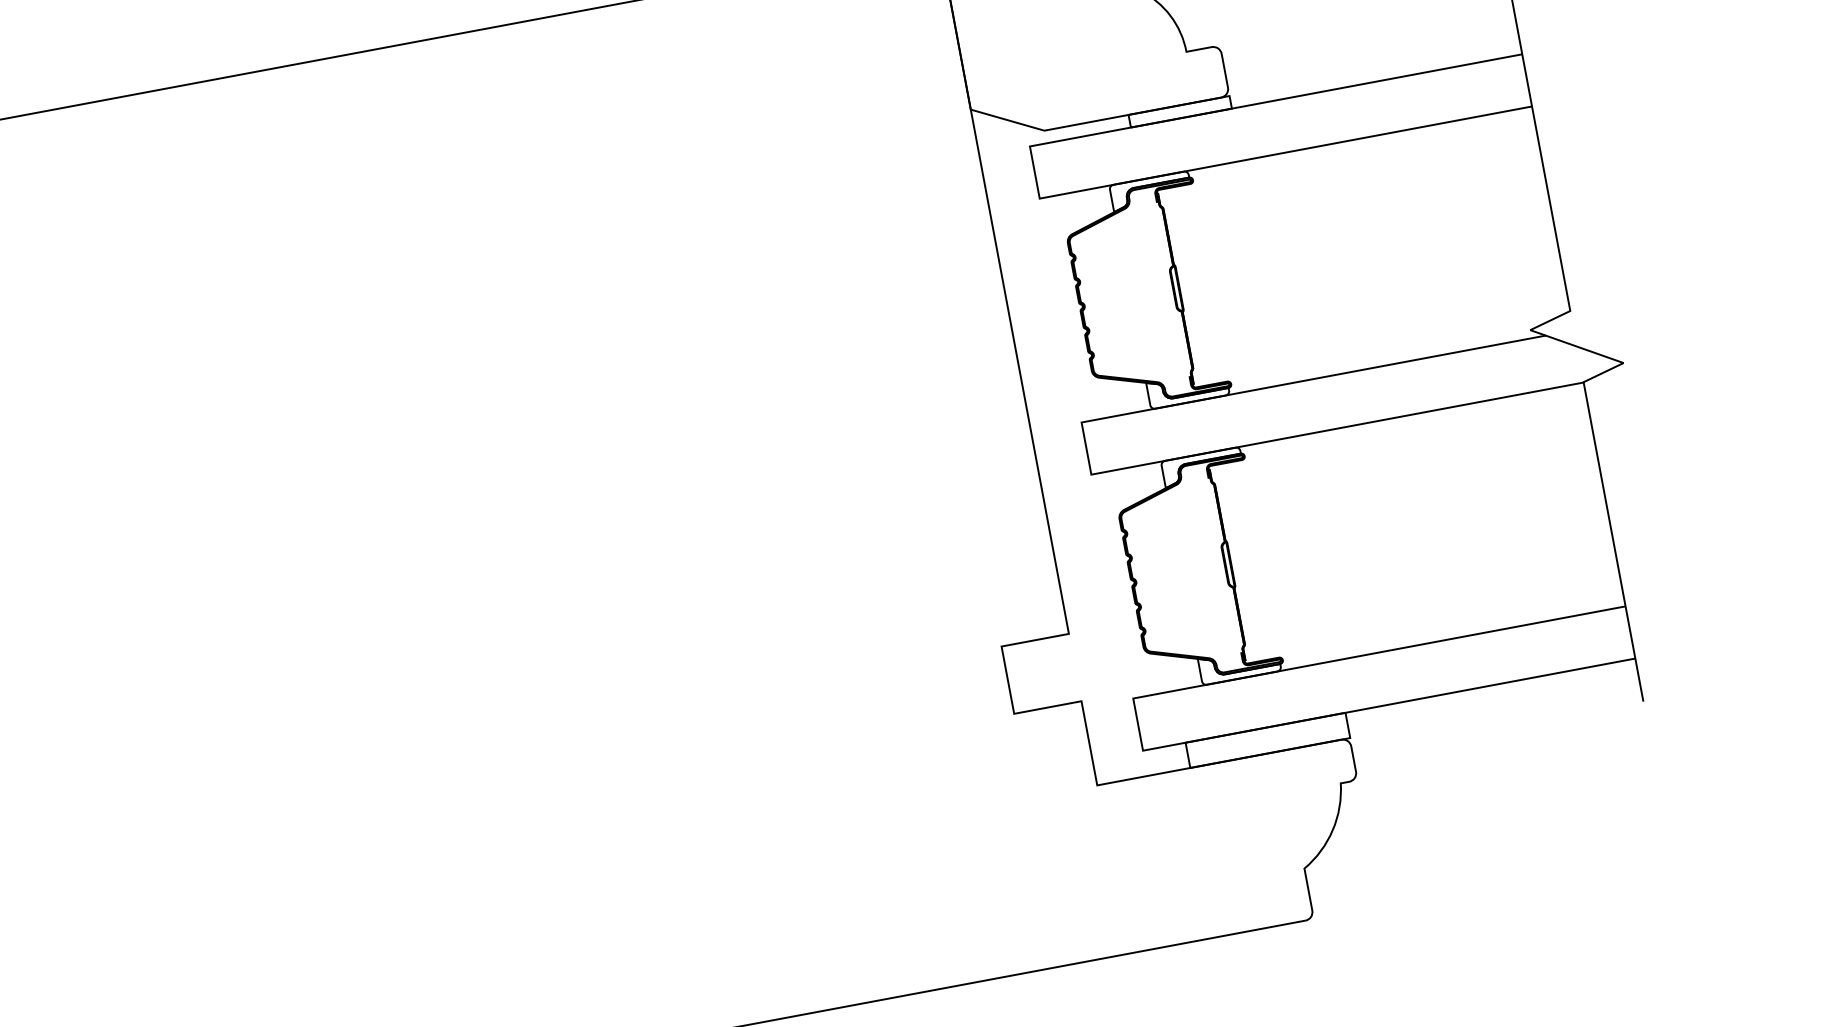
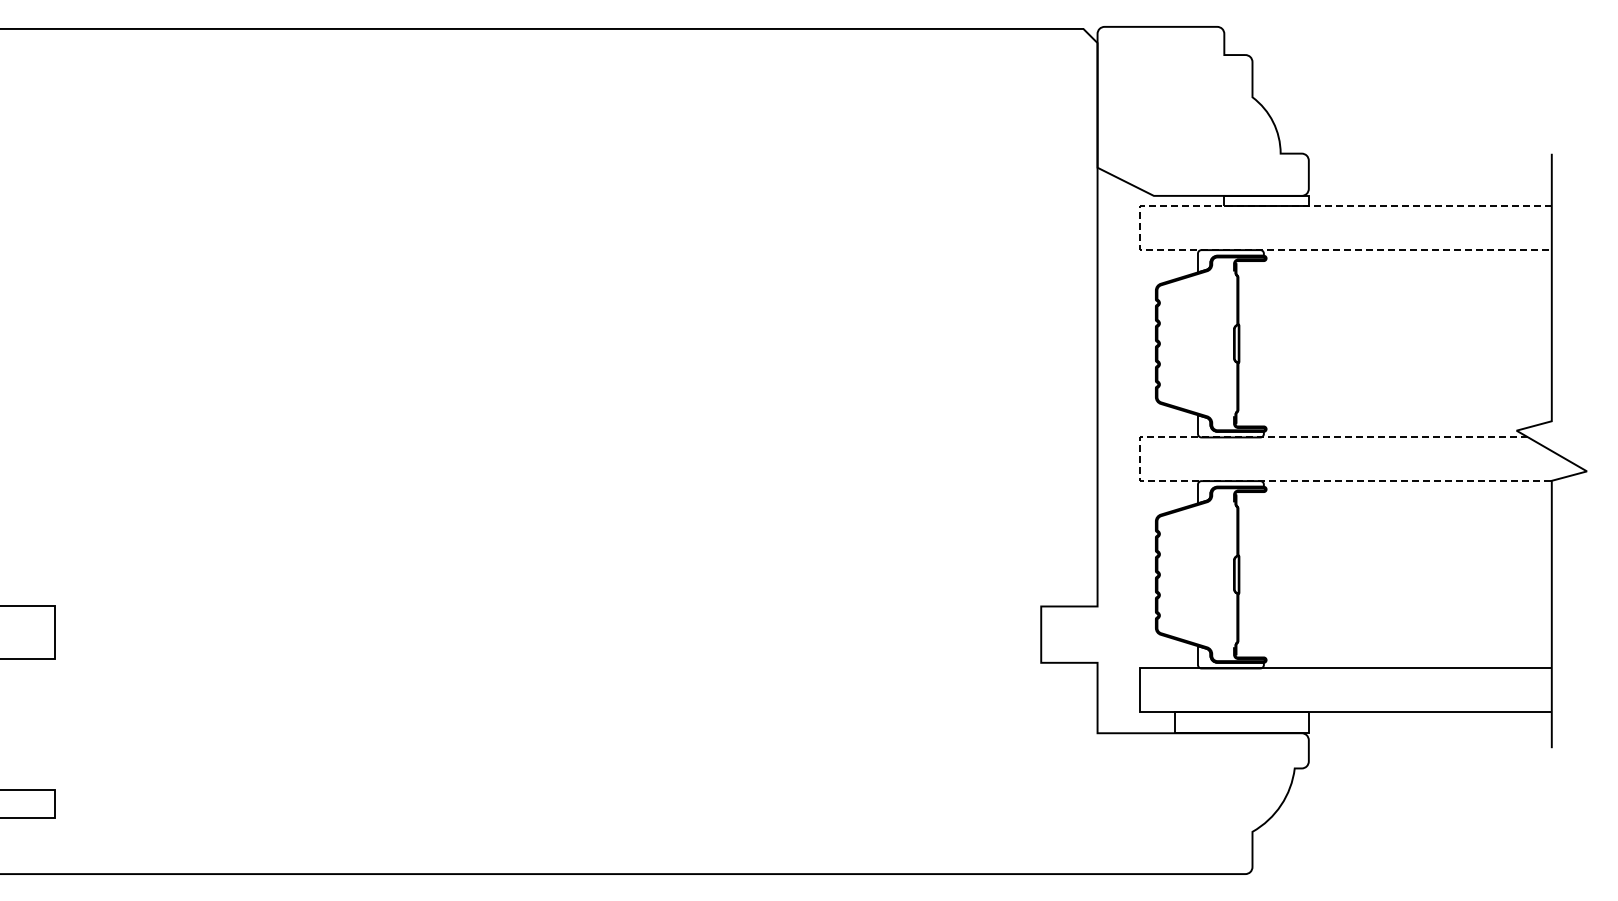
line: (1034, 172) -> (1139, 228), solid -> dashed
line: (1088, 463) -> (1139, 471), solid -> dashed

